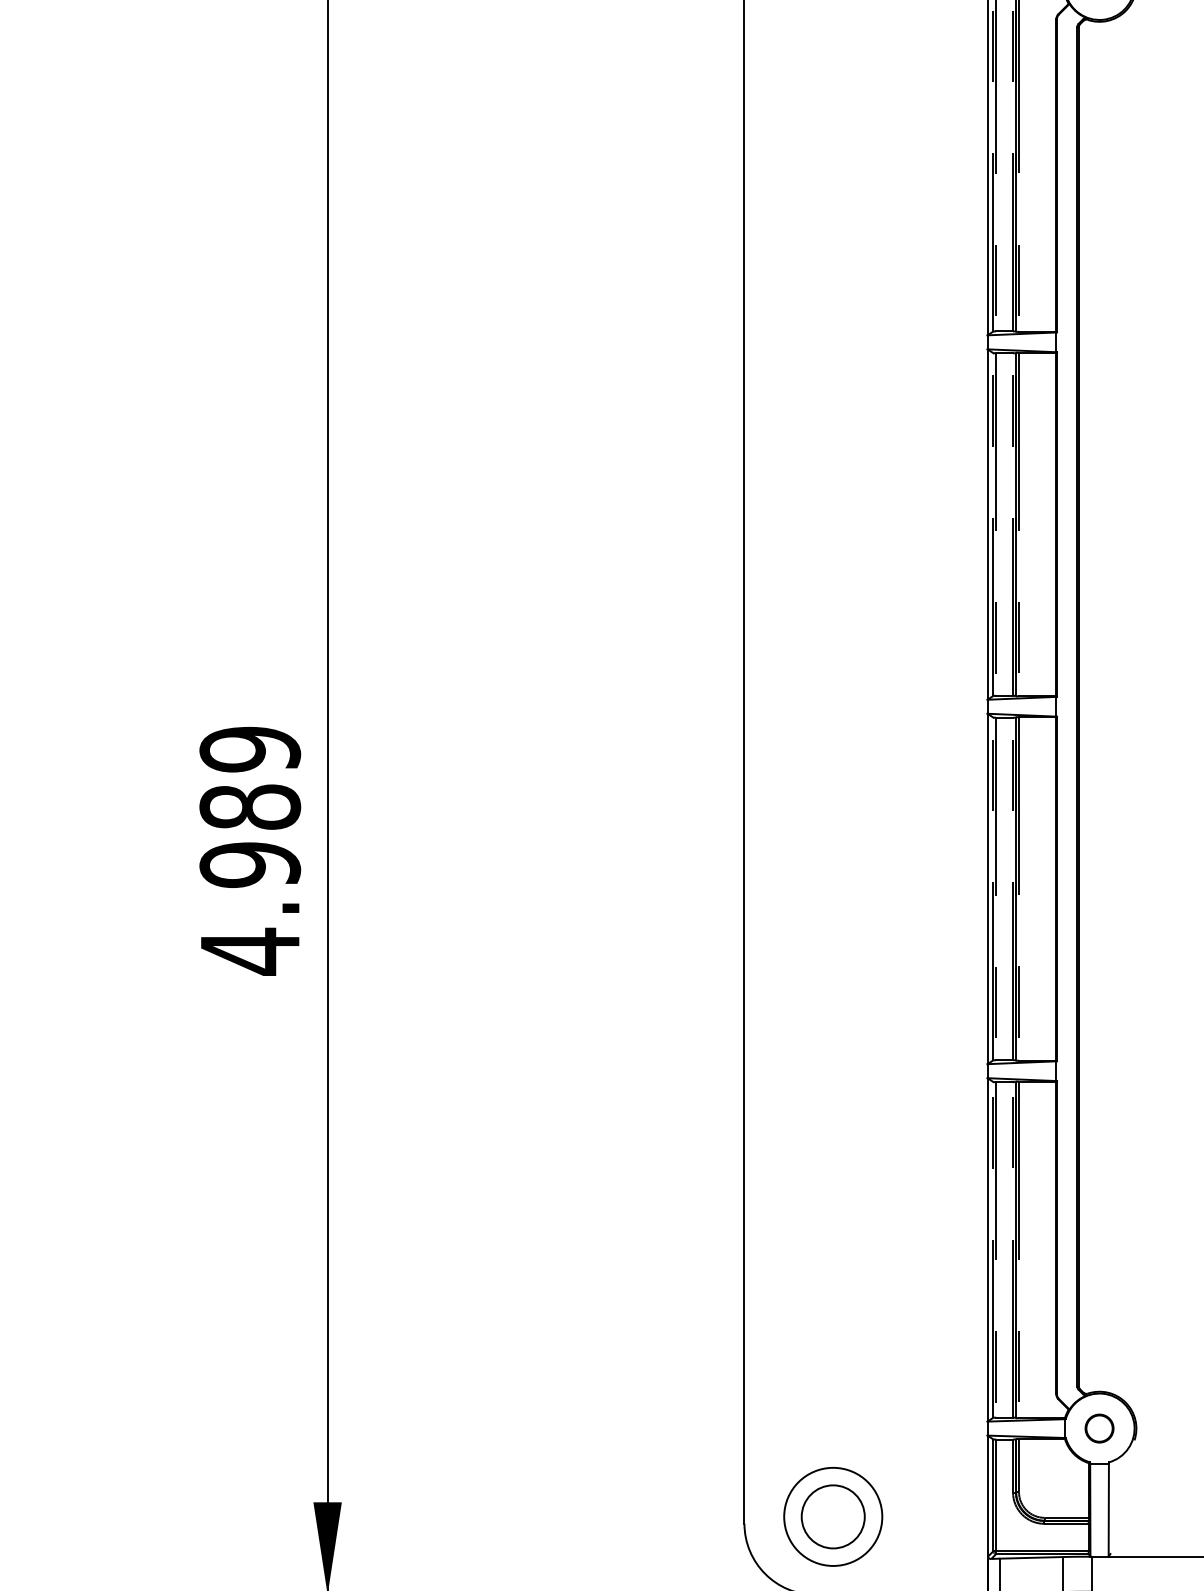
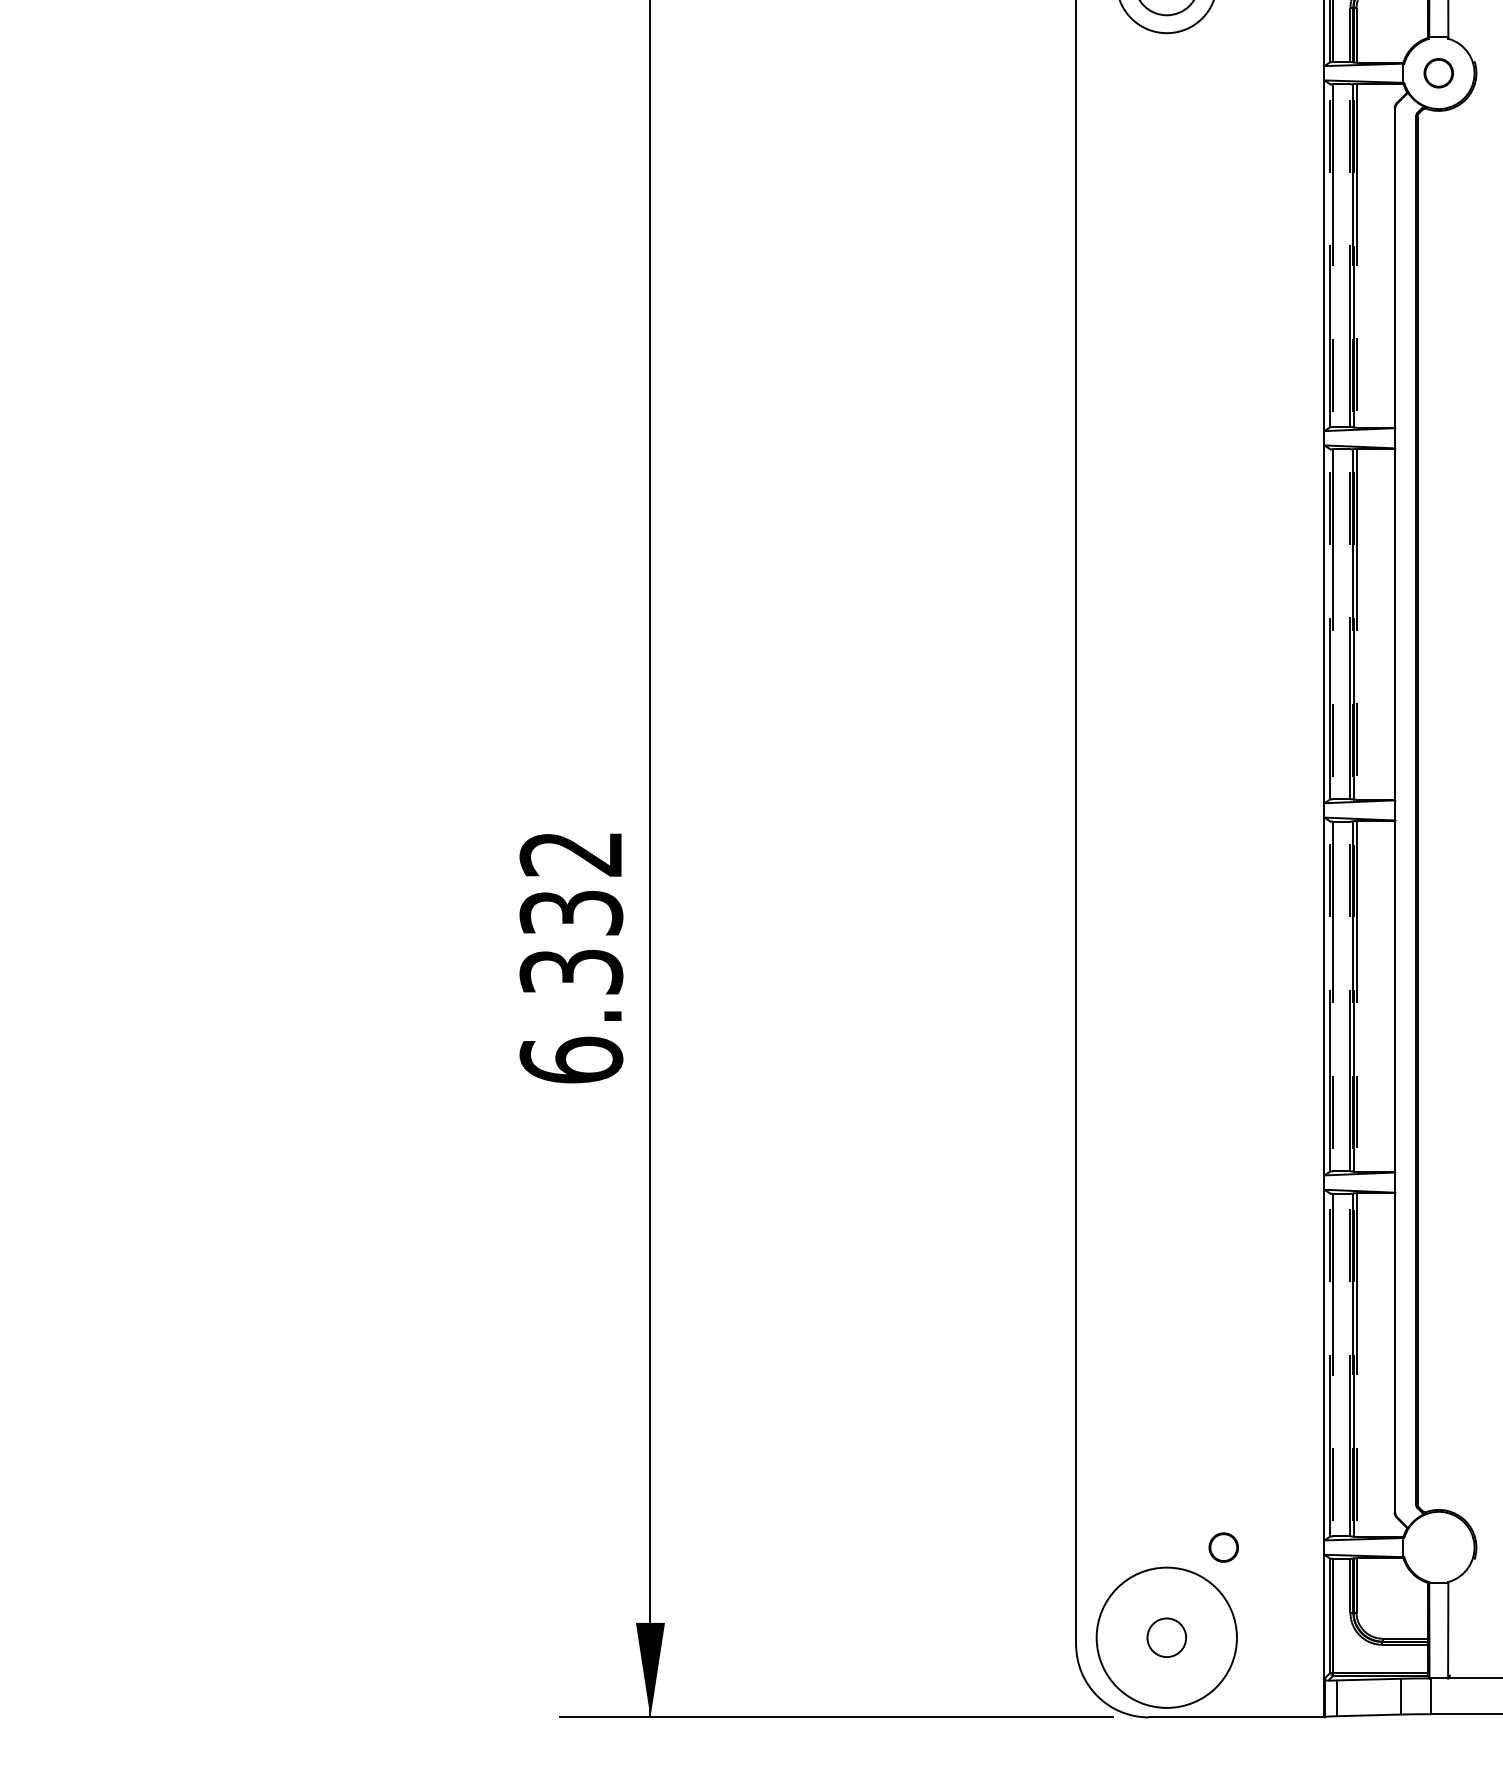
text: (250, 851) -> (571, 958), 4.989 -> 6.332
circle: (1099, 1428) -> (1223, 1547), moved
circle: (832, 1516) -> (1166, 1637), size x0.6
circle: (832, 1516) -> (1166, 1637), size x1.4

